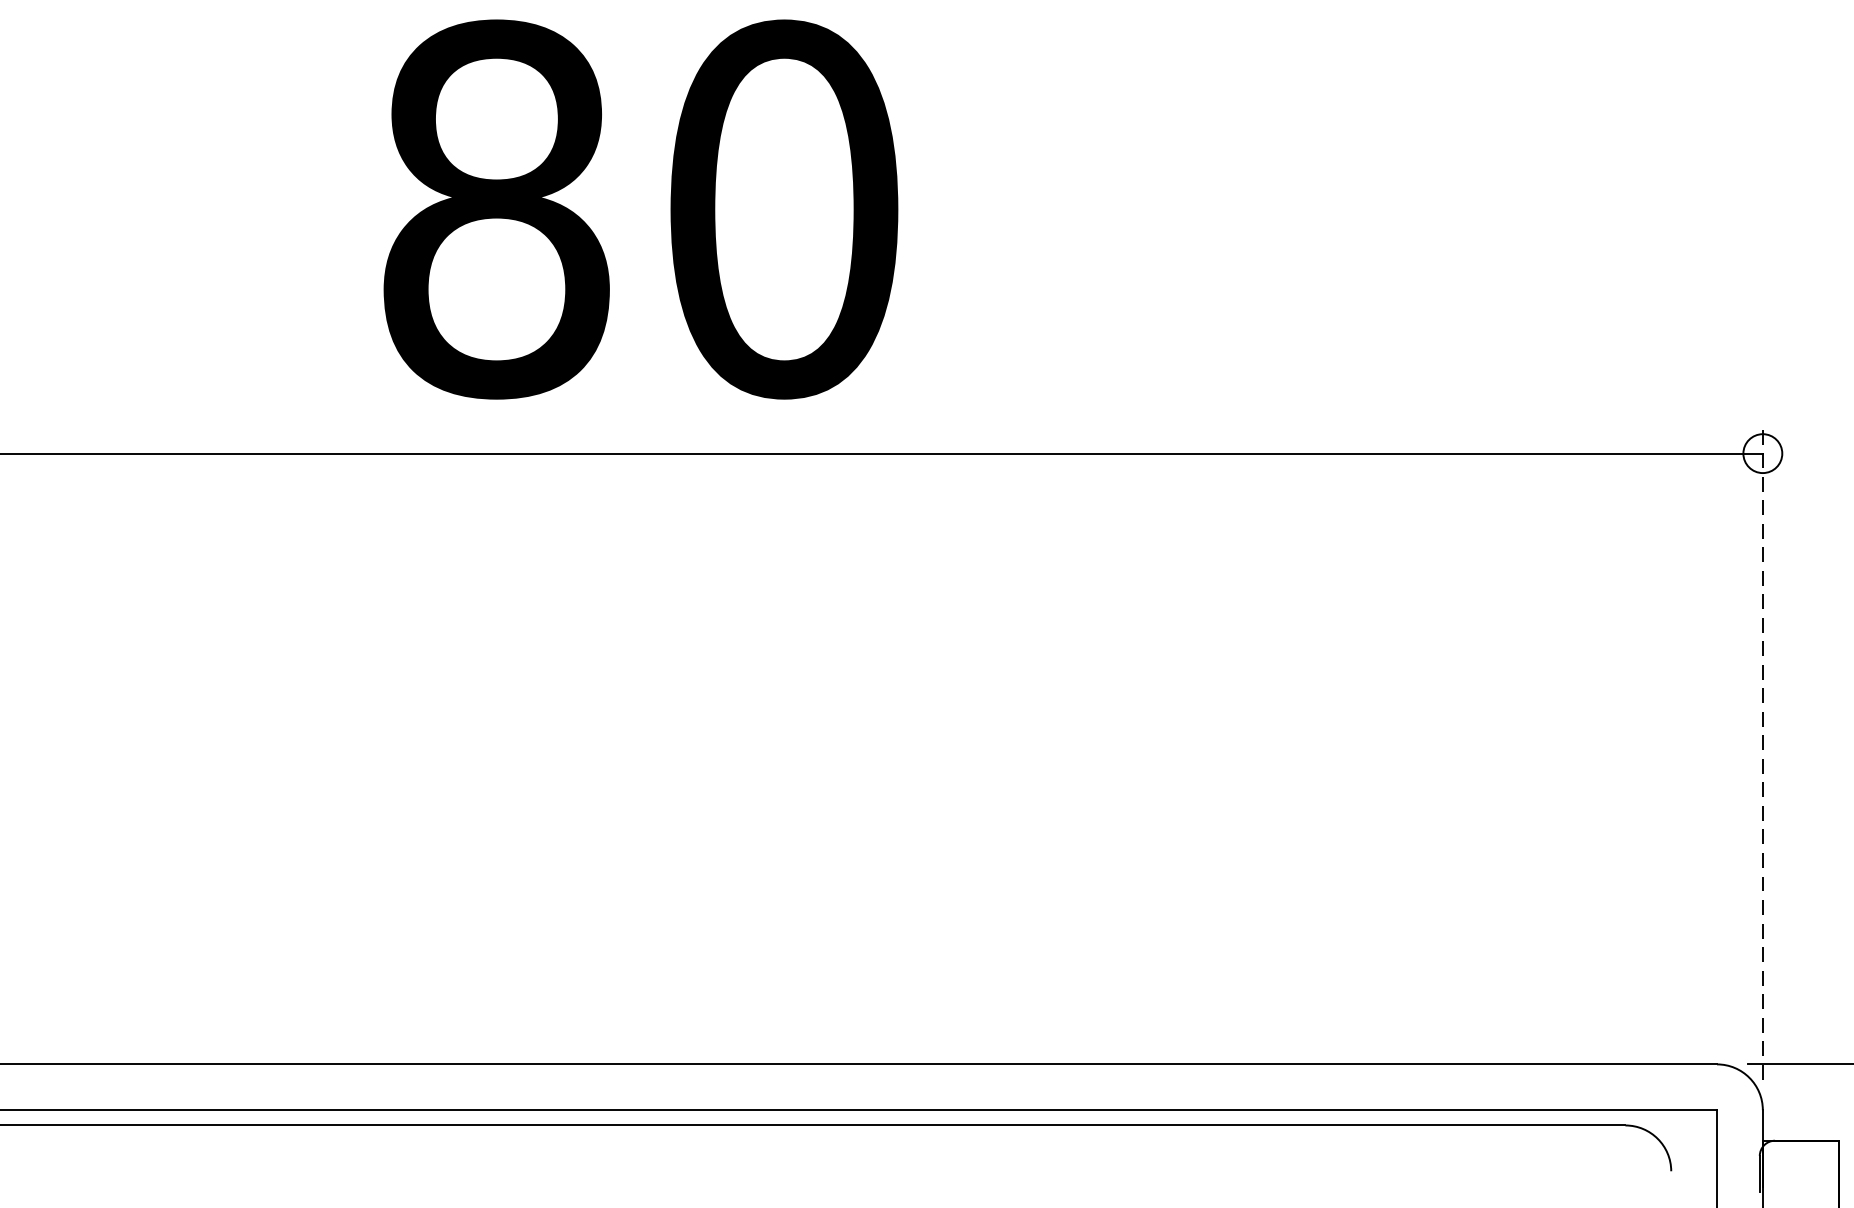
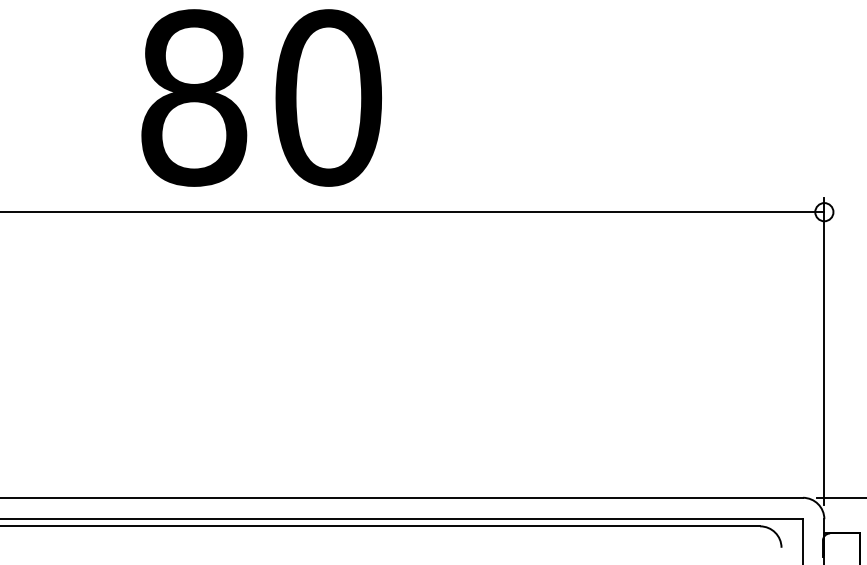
text: (640, 208) -> (261, 97), moved
line: (1763, 751) -> (824, 351), dashed -> solid

